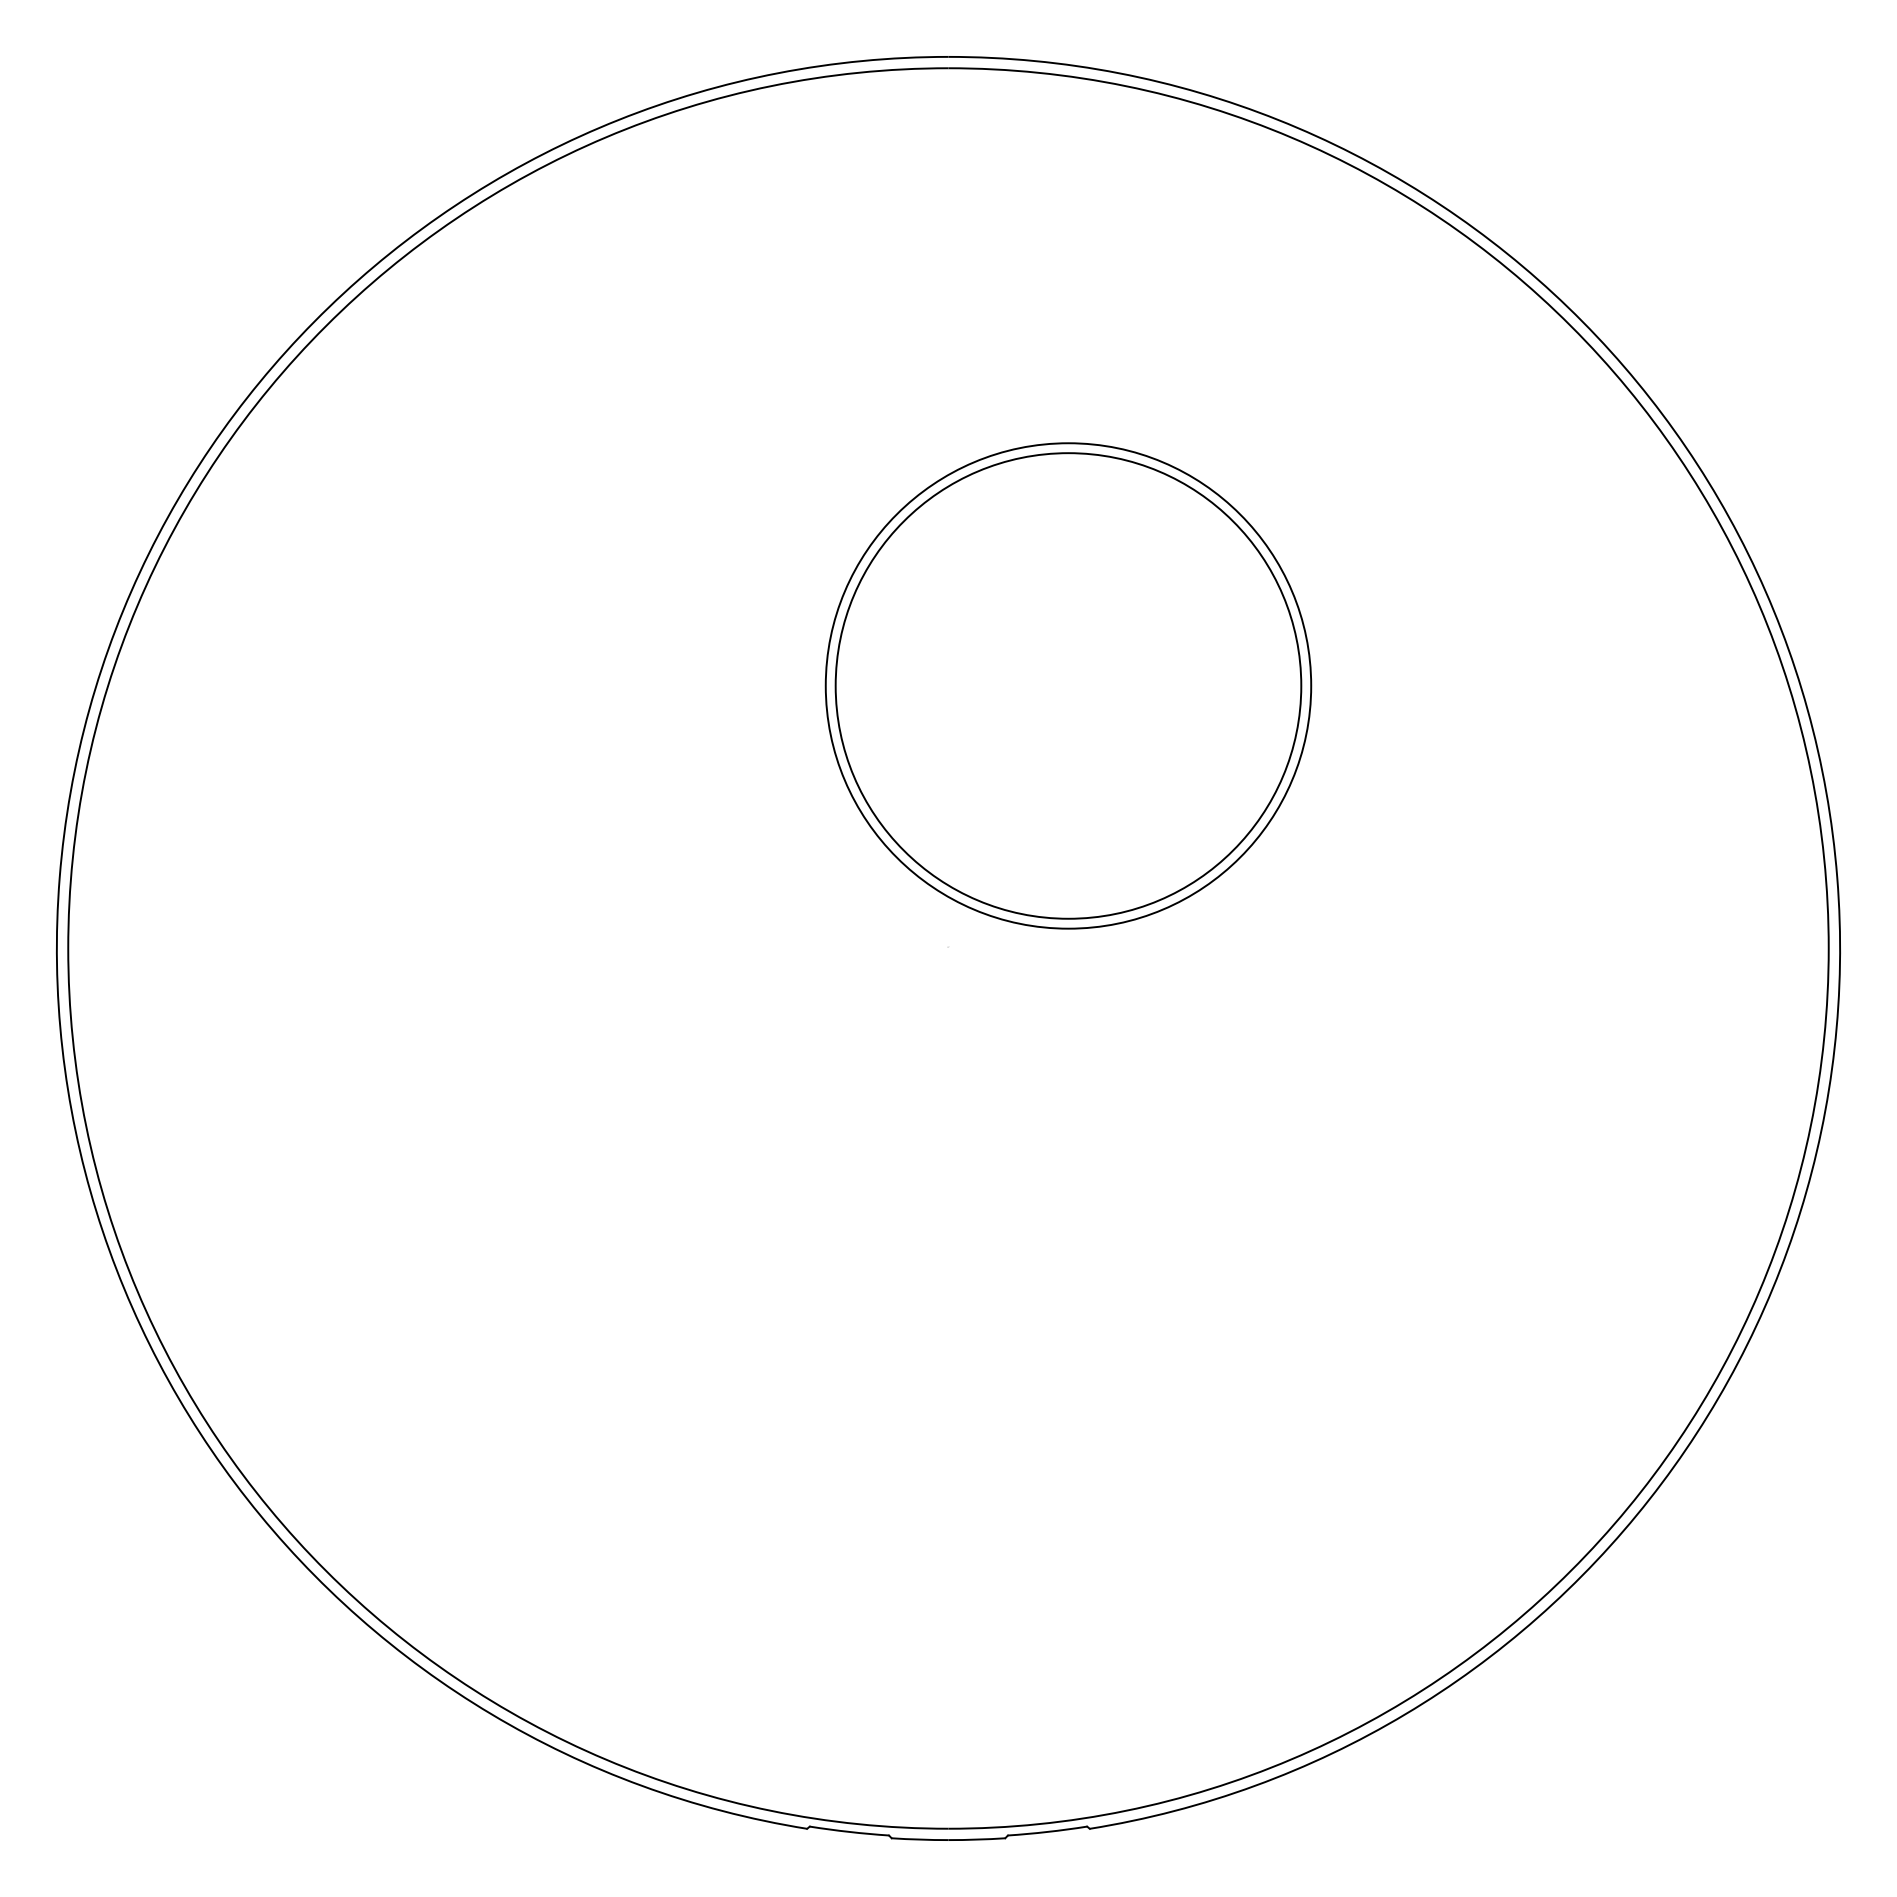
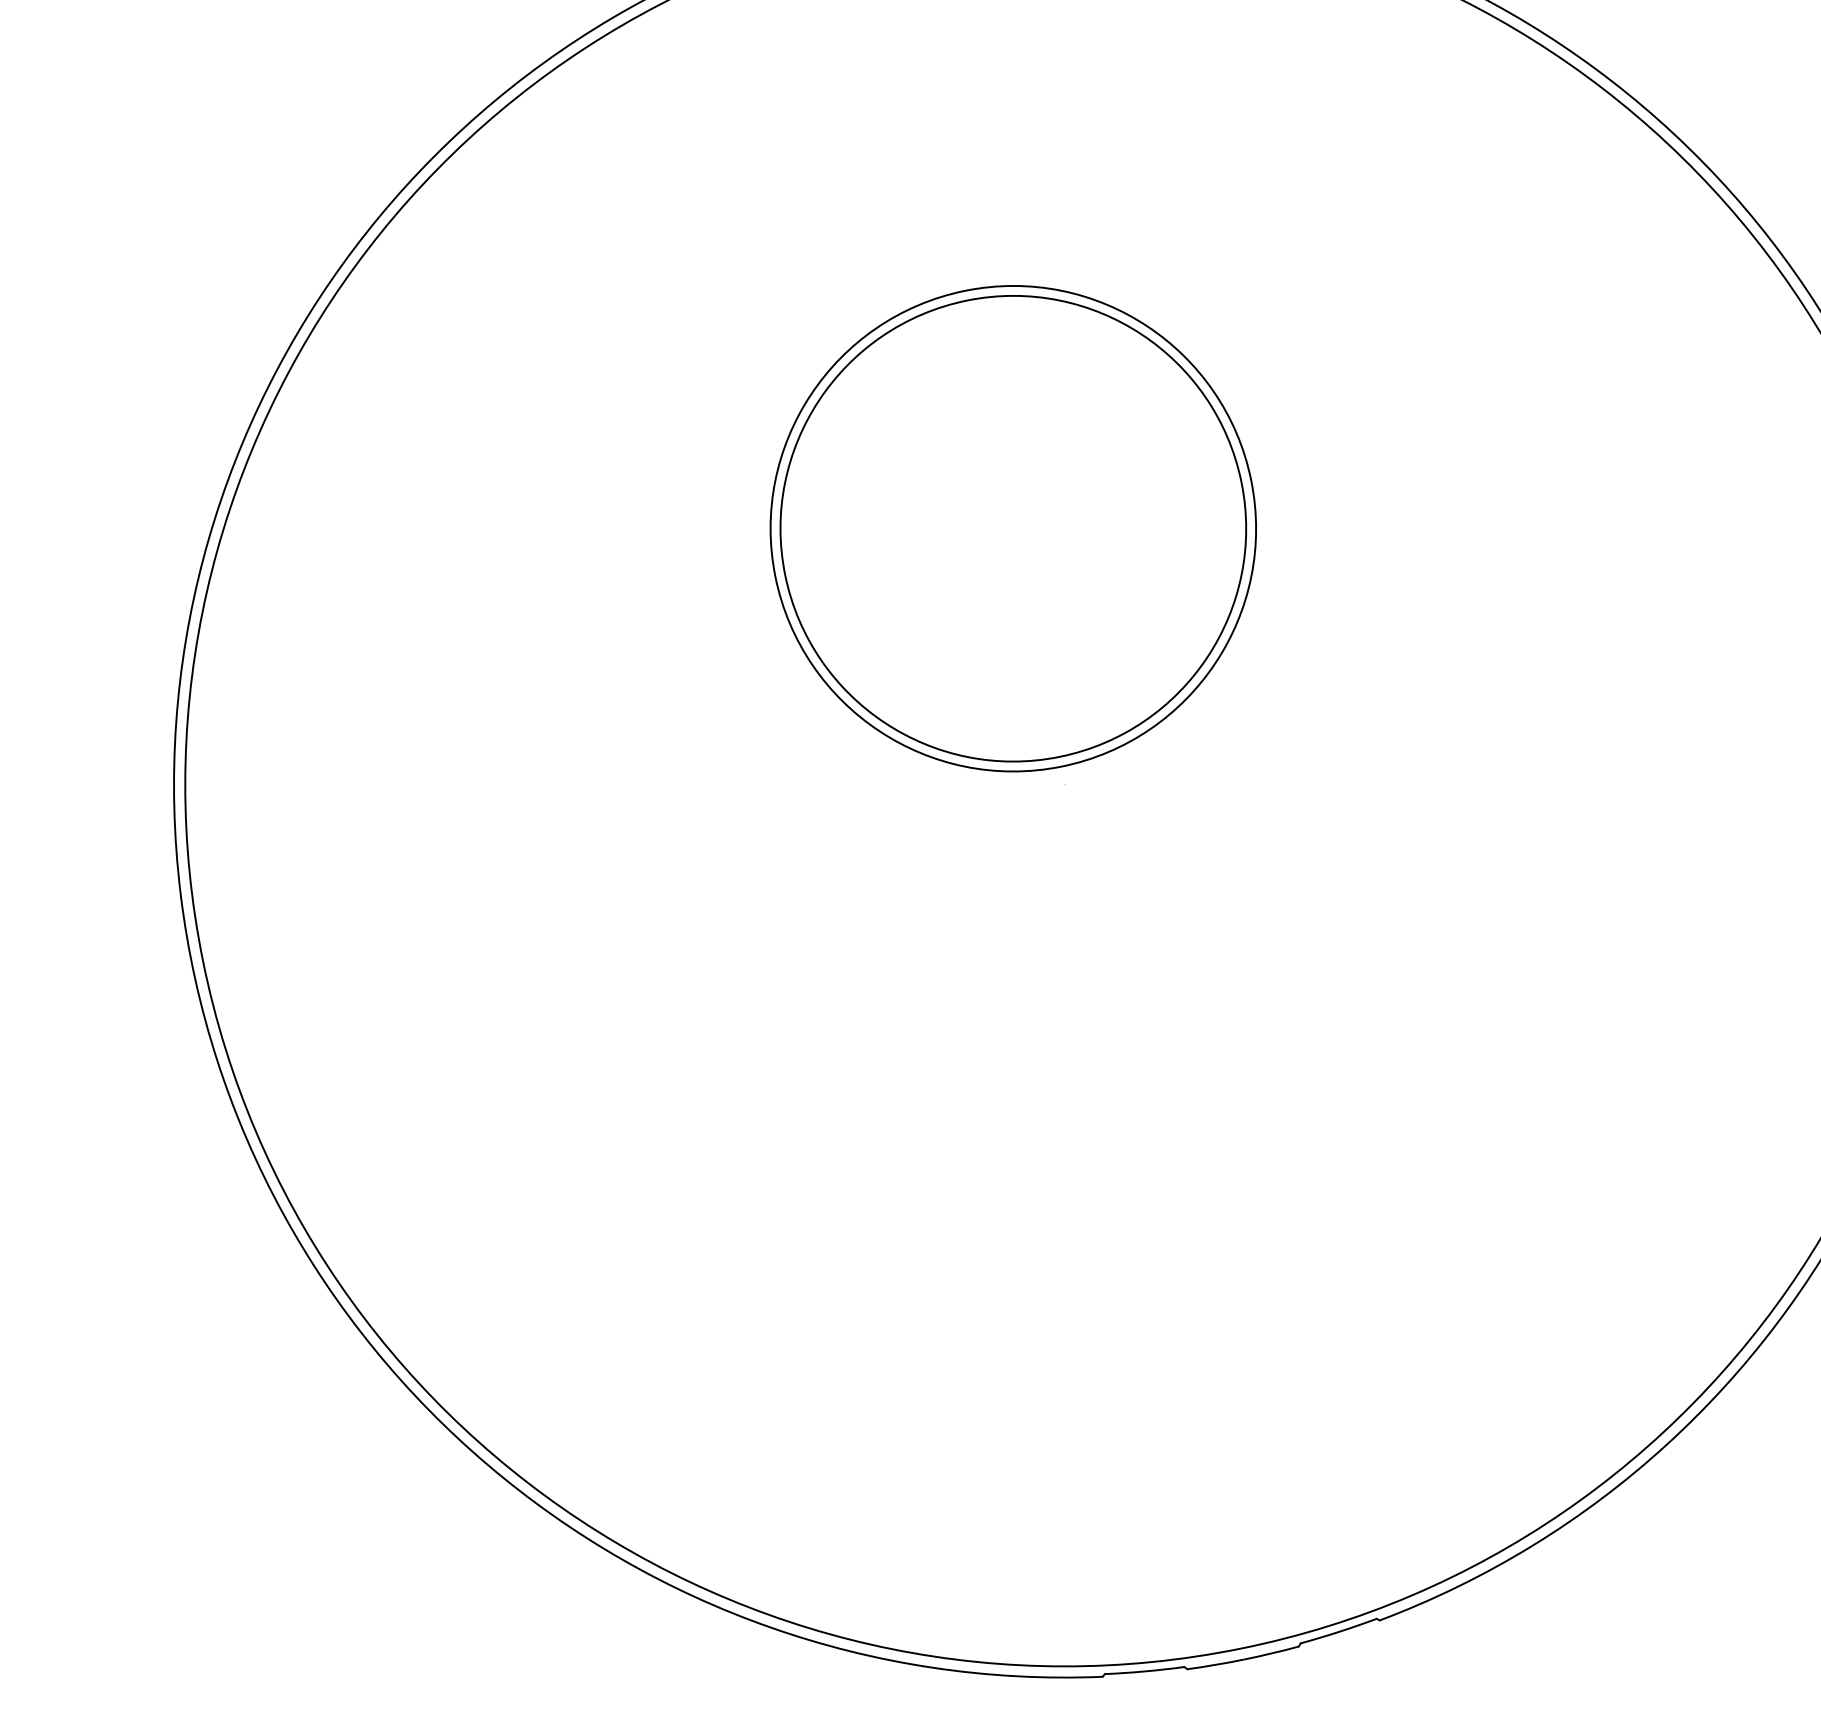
part: (1068, 685) -> (1013, 528), moved

